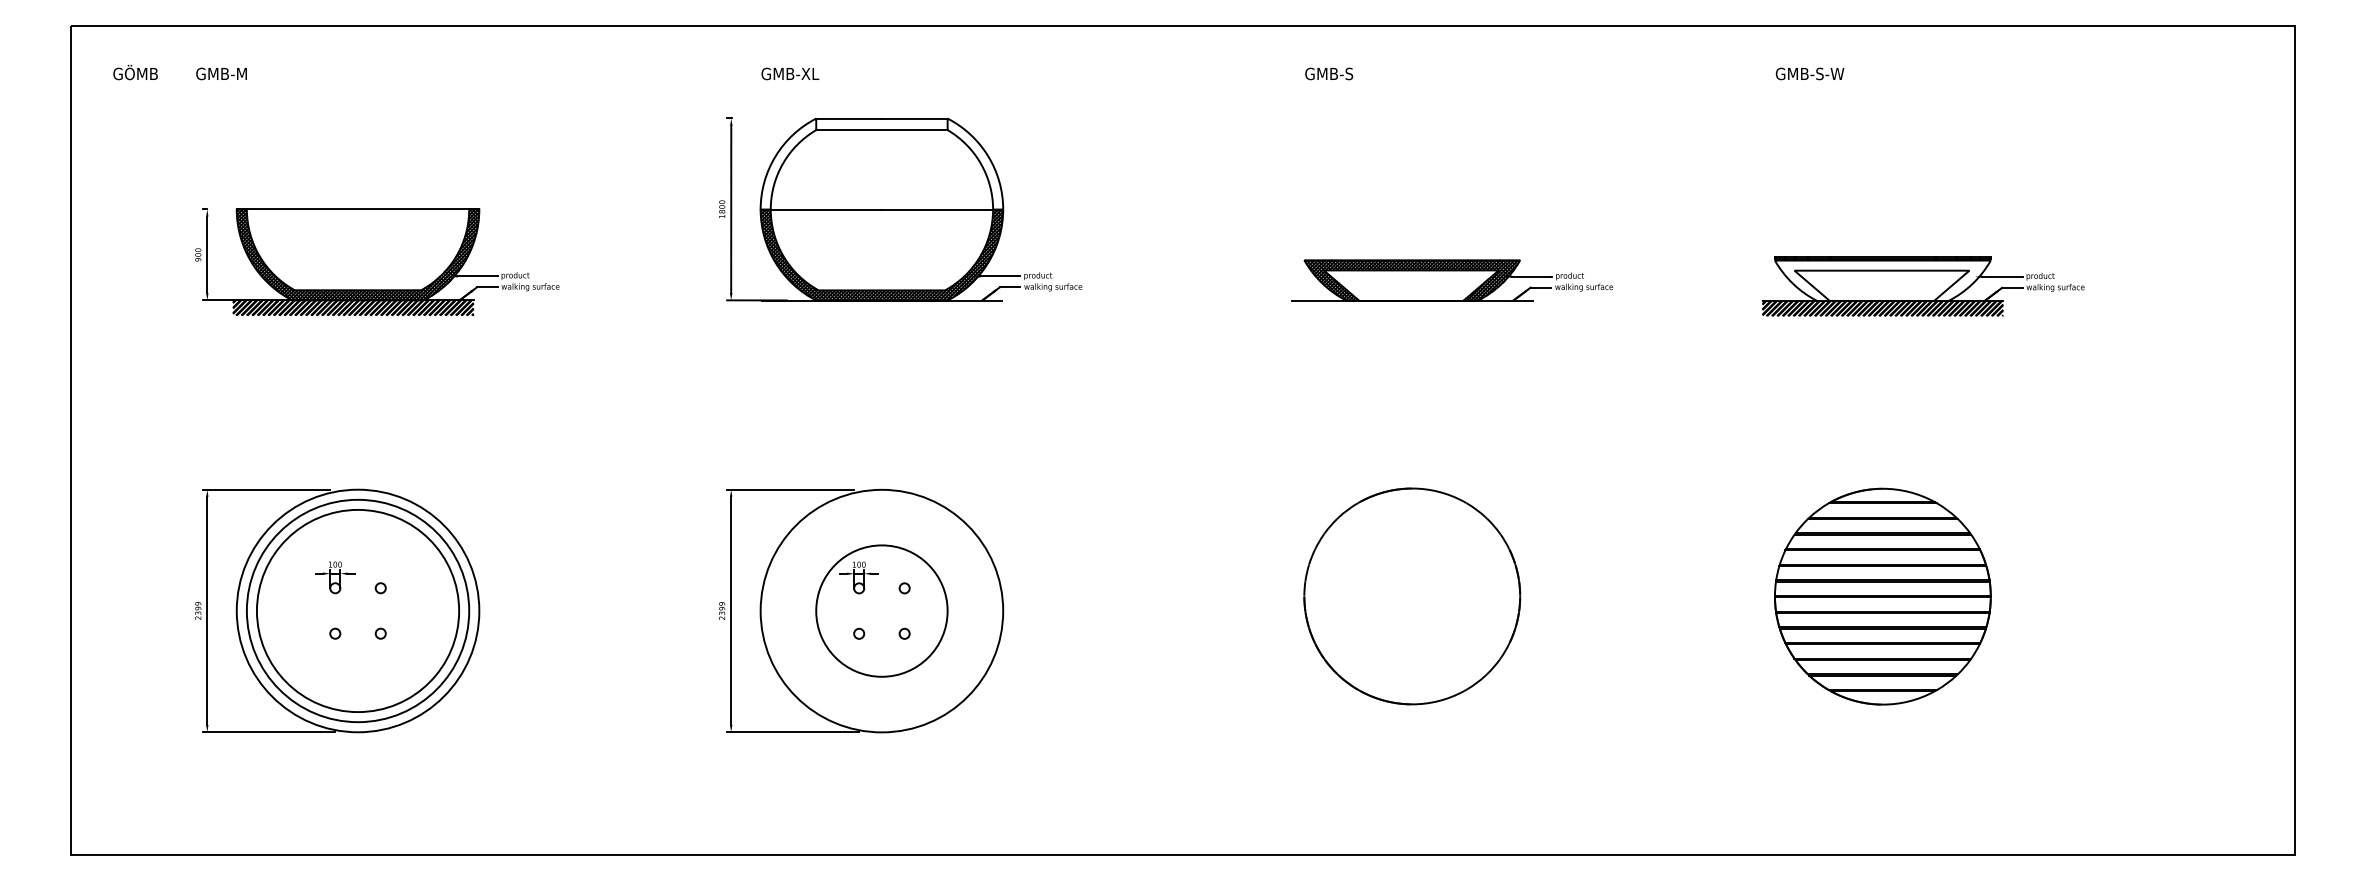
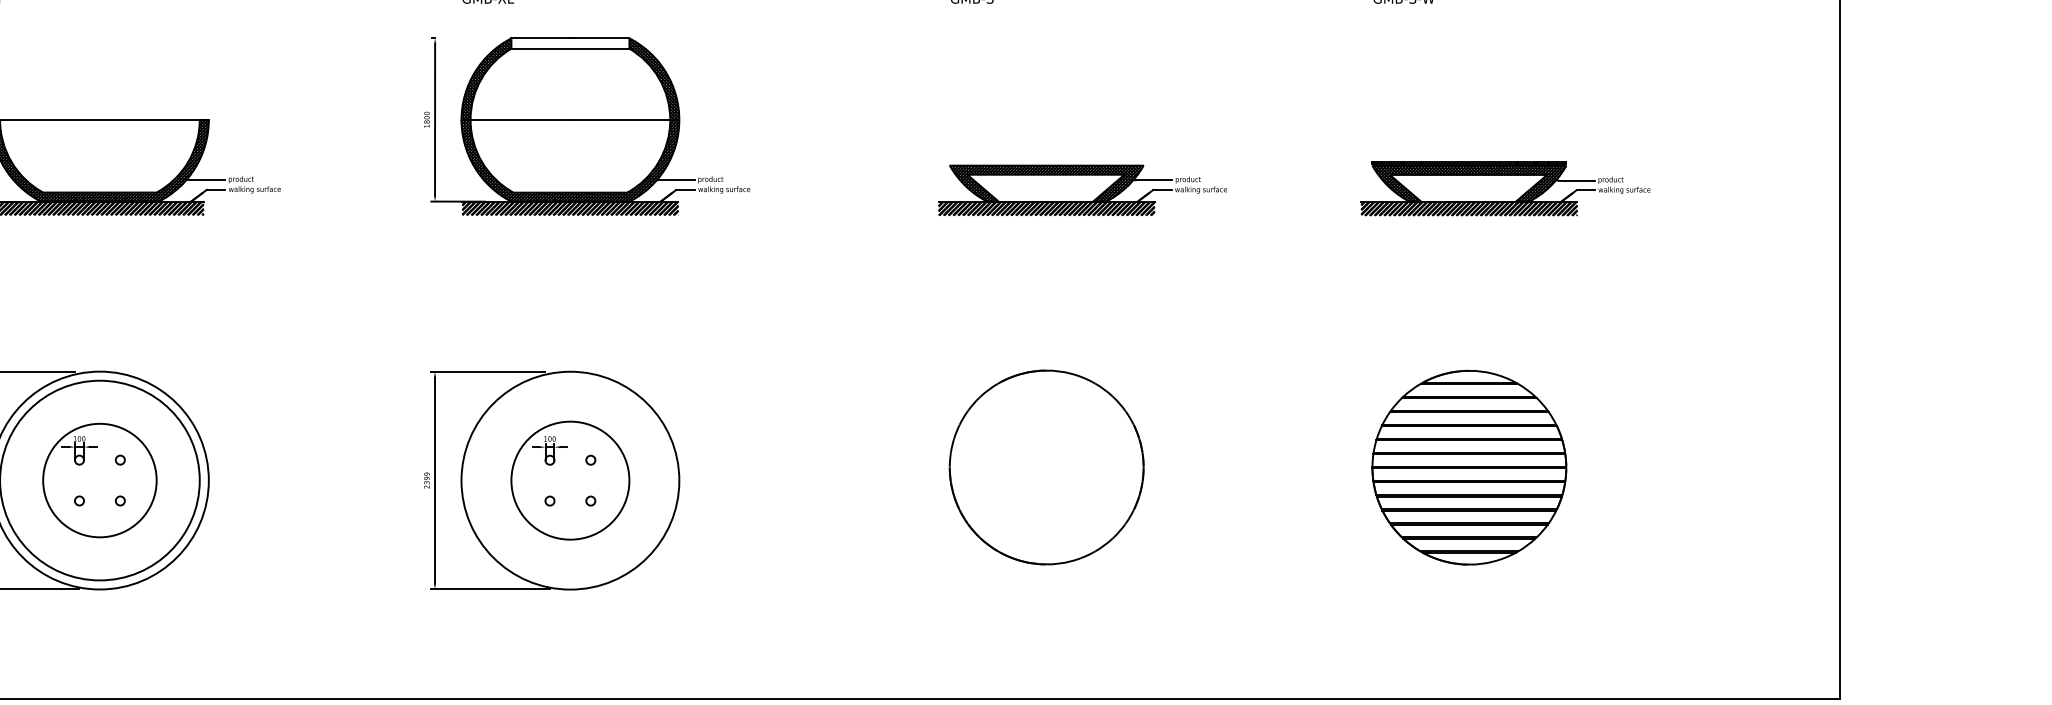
hatch: (788, 163) -> (486, 78), added
hatch: (975, 164) -> (654, 79), added
hatch: (1882, 280) -> (1469, 183), added
hatch: (881, 307) -> (570, 208), added
hatch: (1411, 307) -> (1046, 208), added
circle: (357, 610) -> (99, 480), size x0.62

